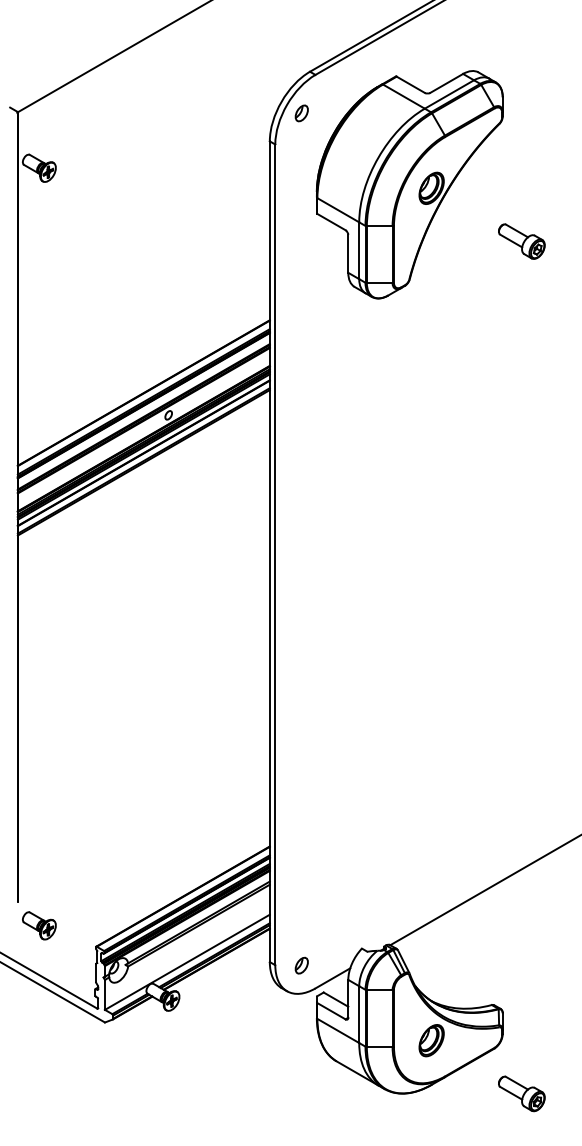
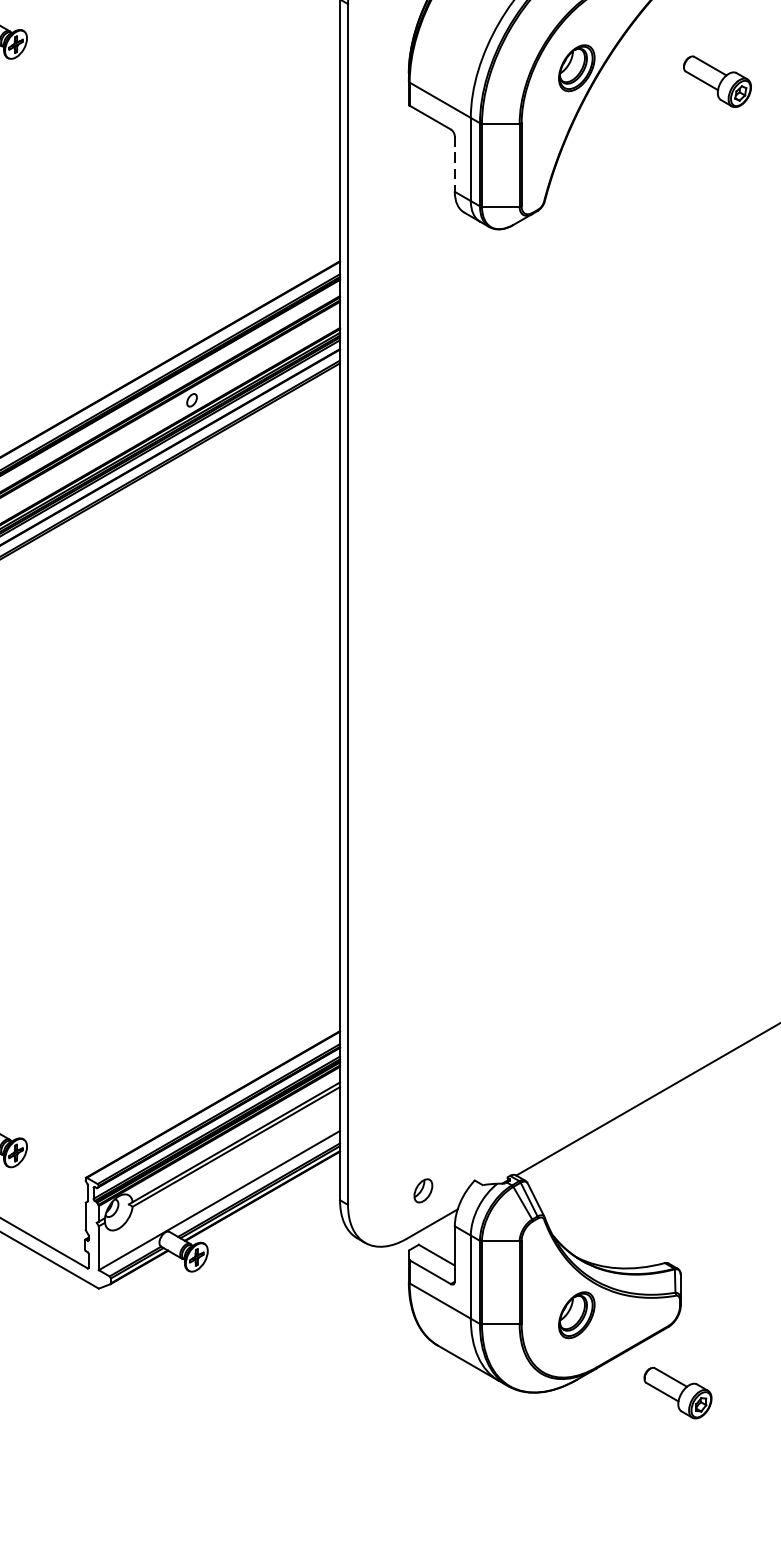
part: (521, 241) -> (717, 81), moved
line: (348, 253) -> (455, 163), solid -> dashed
part: (301, 965) -> (422, 1190), moved
part: (521, 1093) -> (677, 1392), moved

